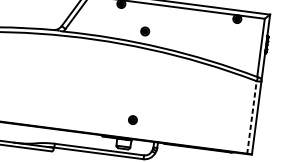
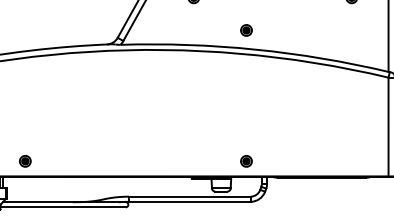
part: (145, 31) -> (246, 30), moved
line: (251, 117) -> (388, 127), dashed -> solid
part: (132, 120) -> (246, 161), moved

